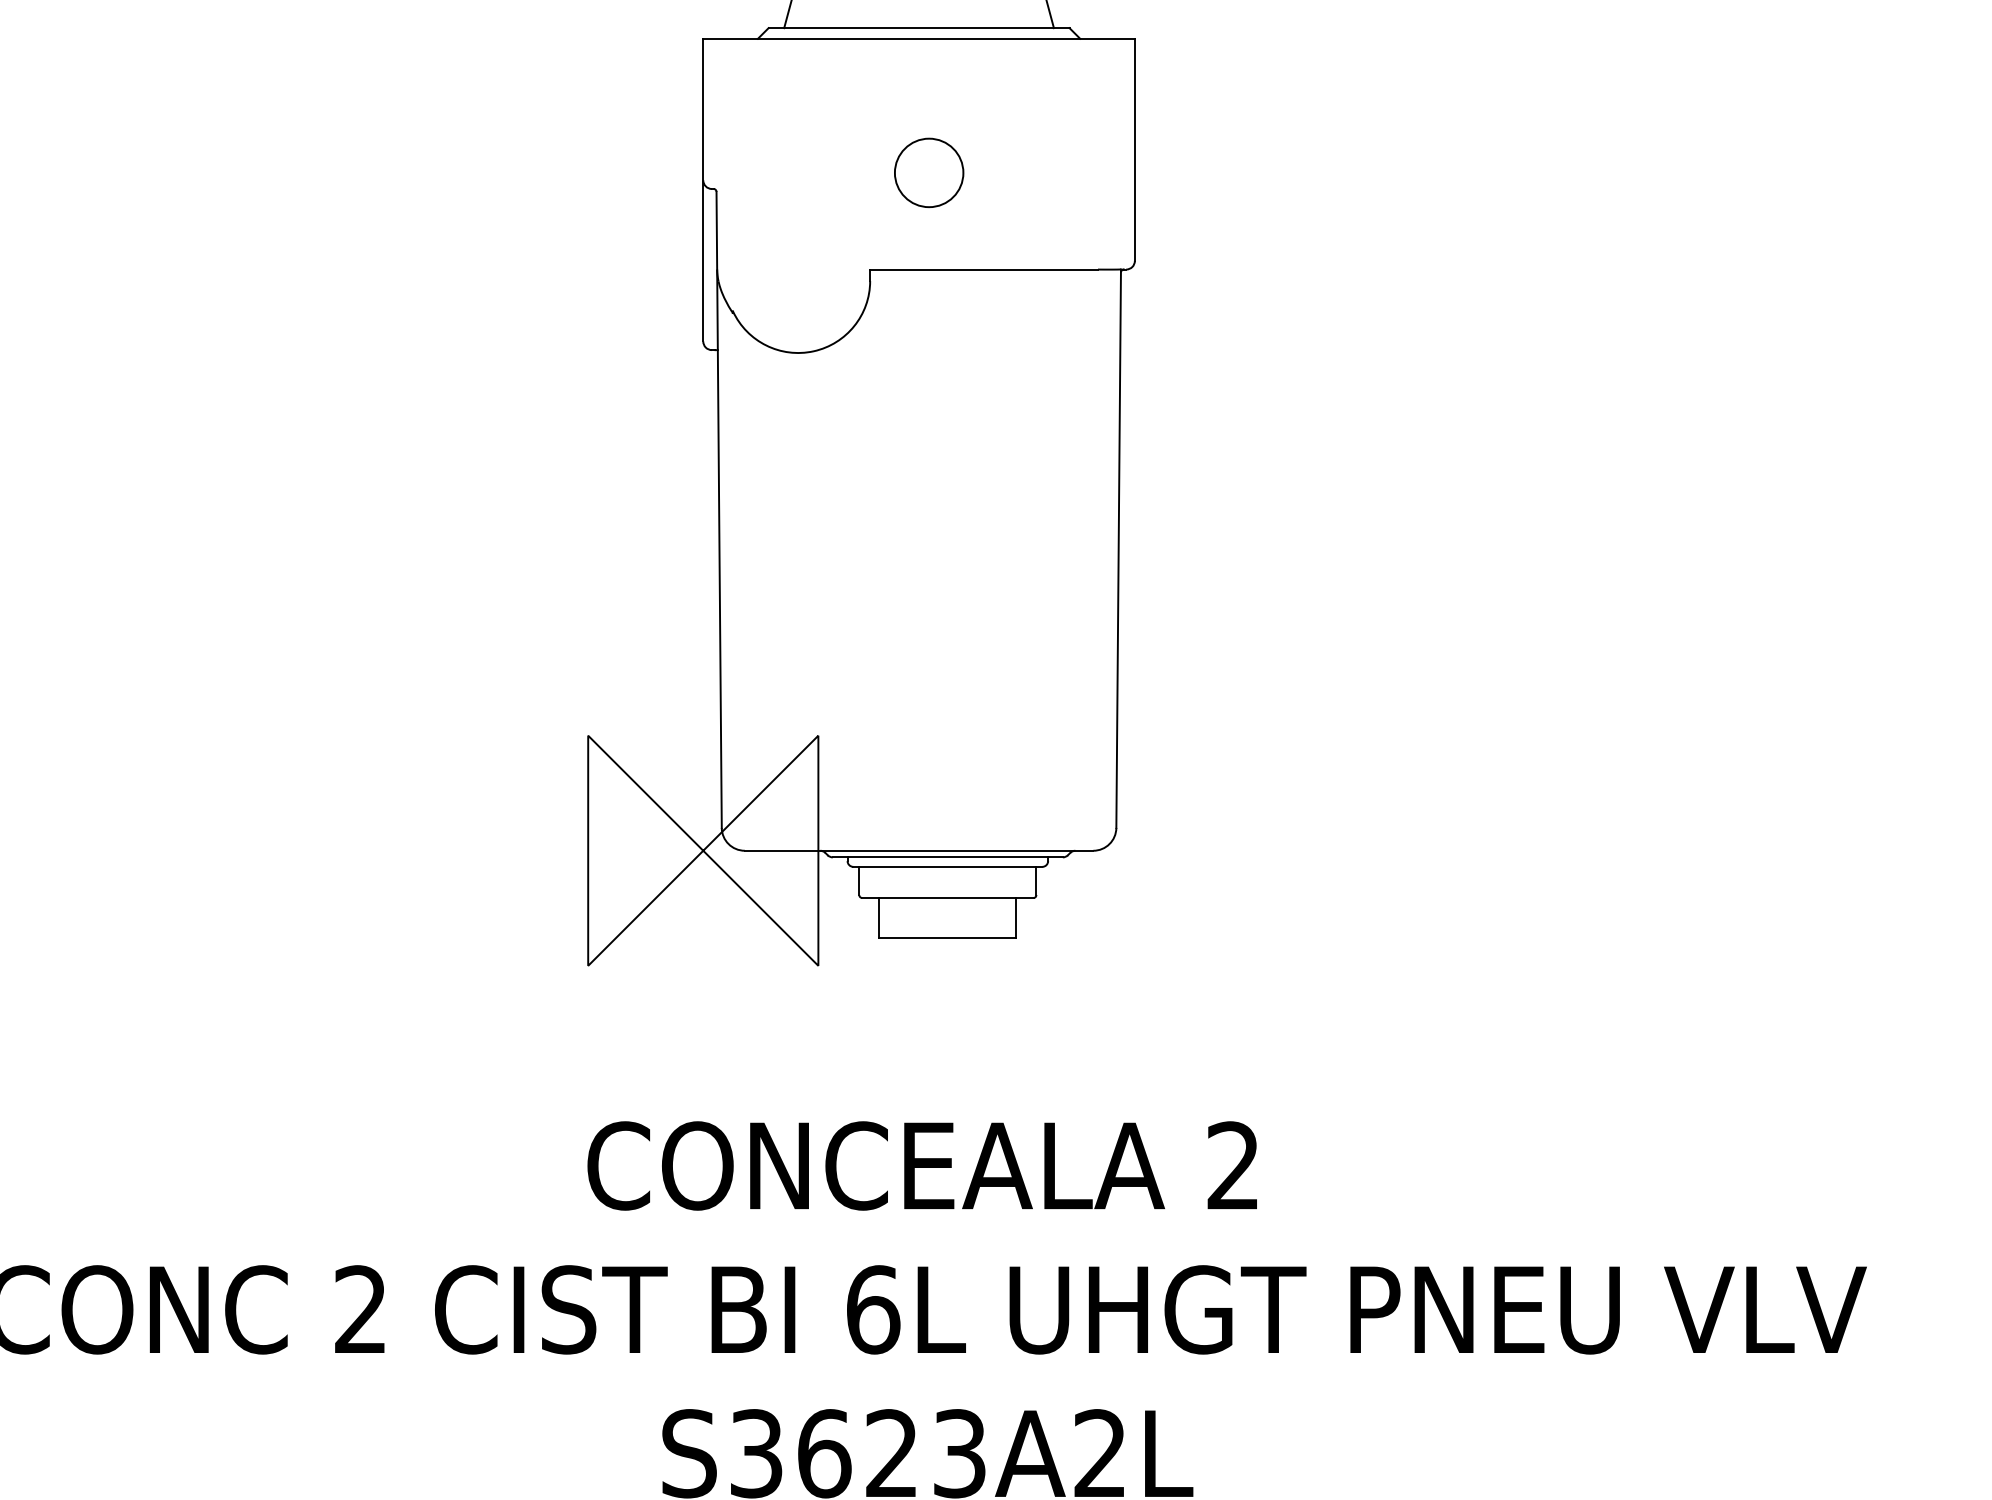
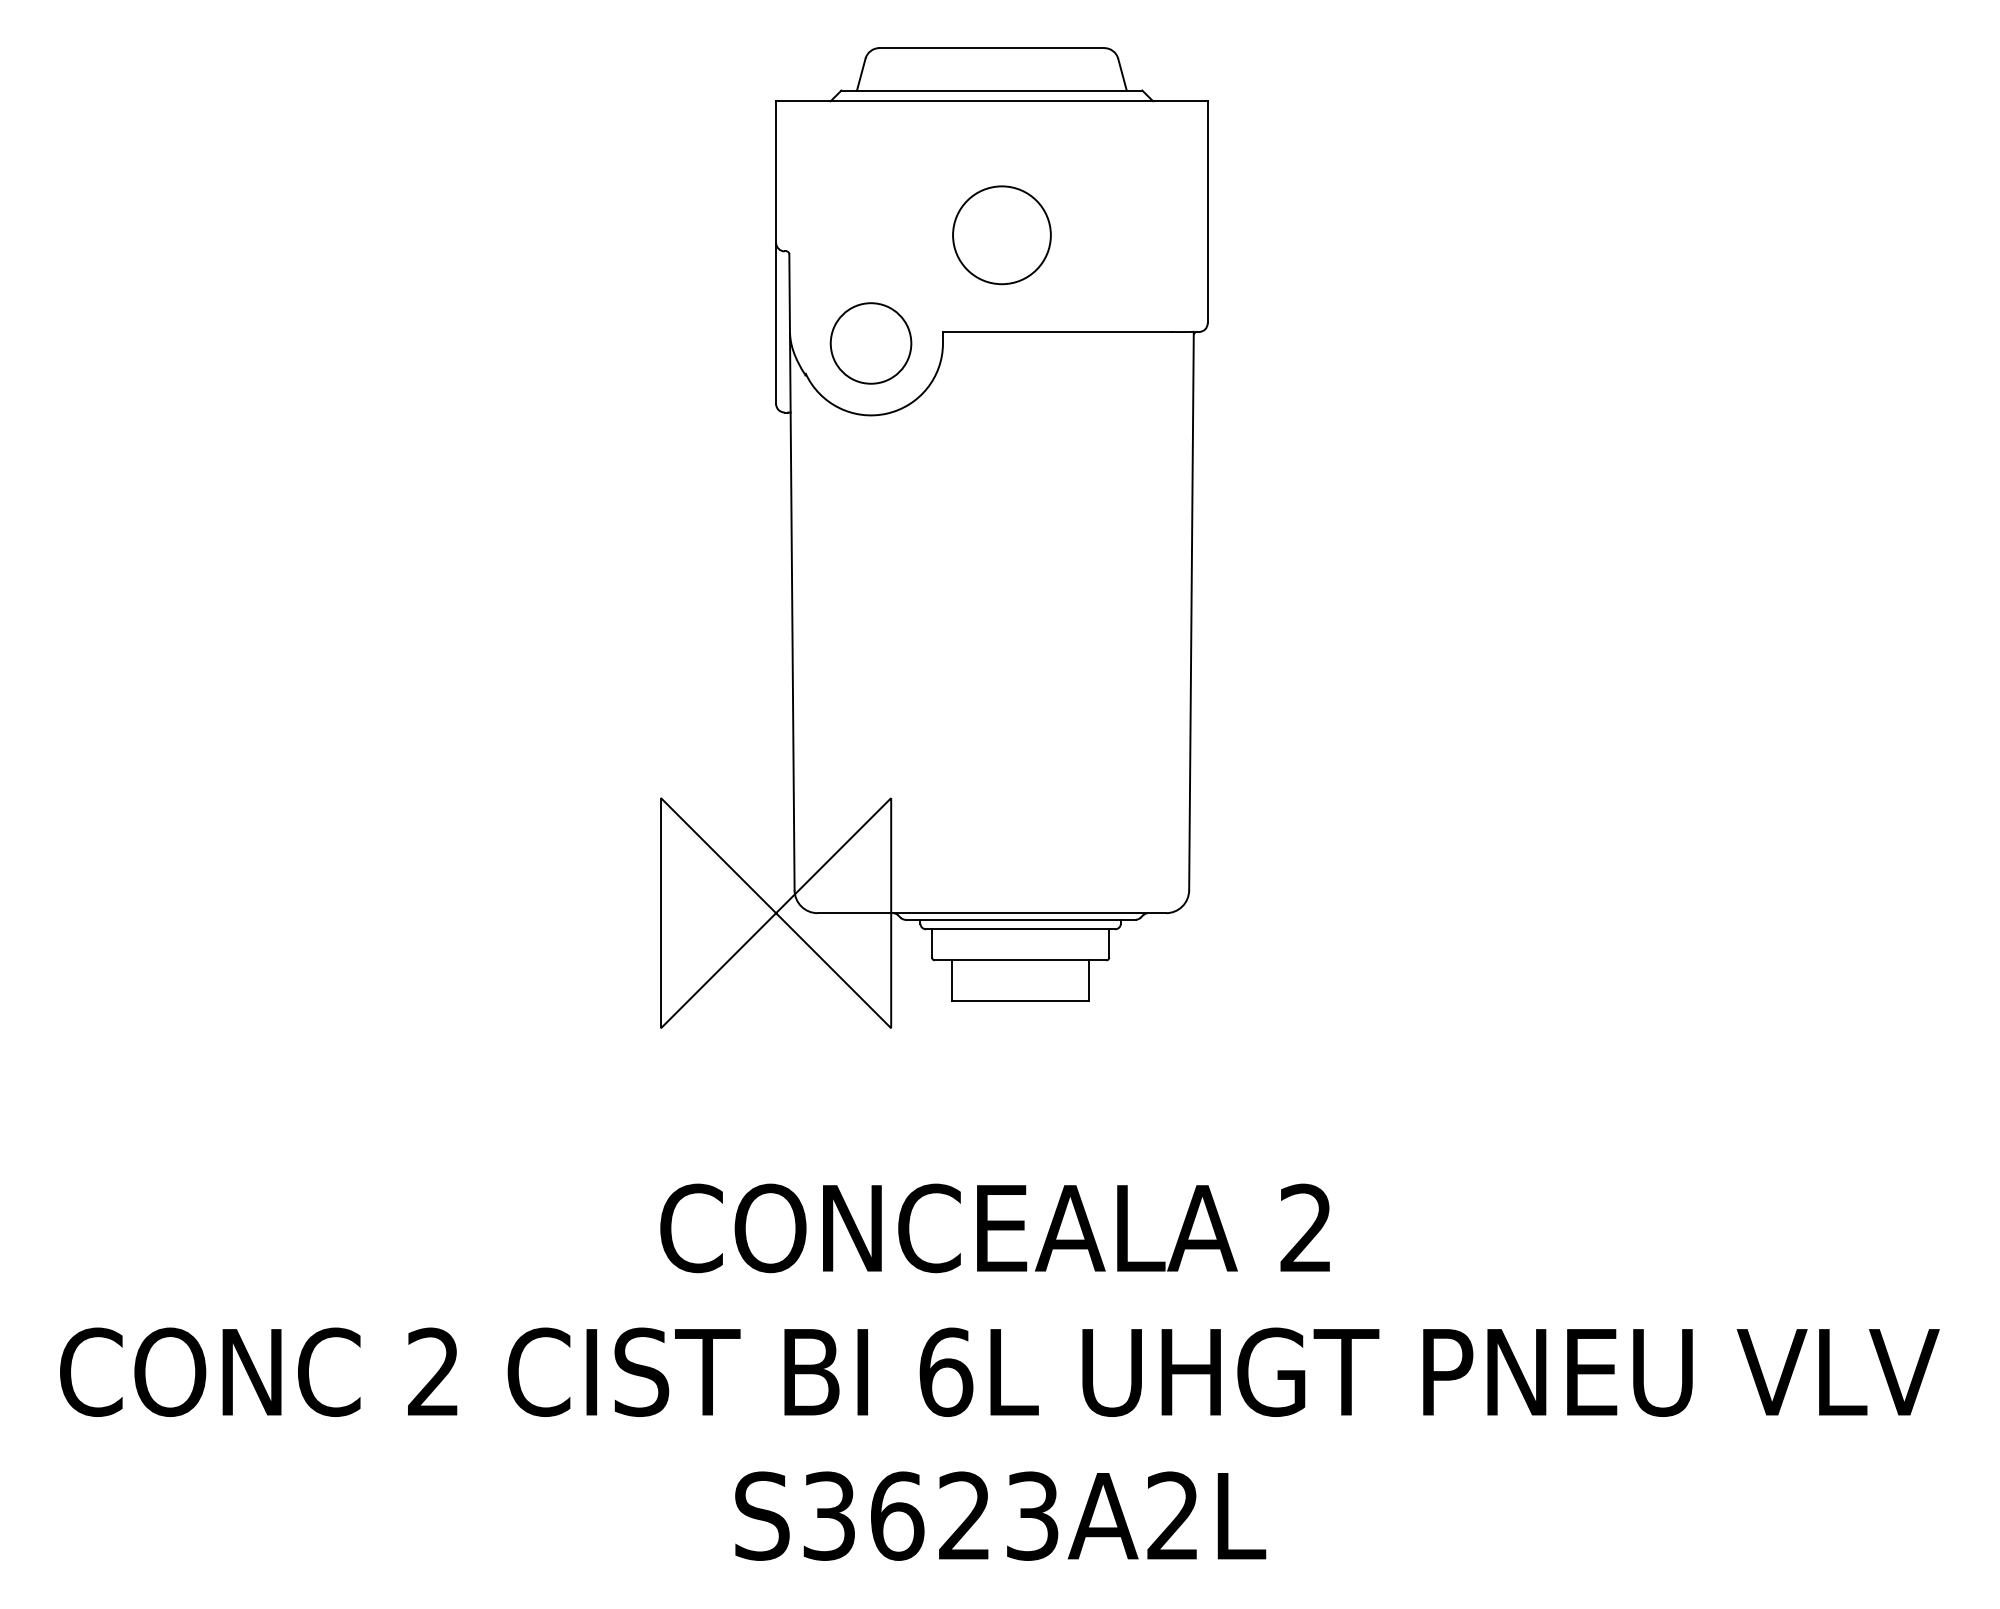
circle: (928, 173) -> (1001, 235), size x1.43
circle: (797, 281) -> (870, 343), added

